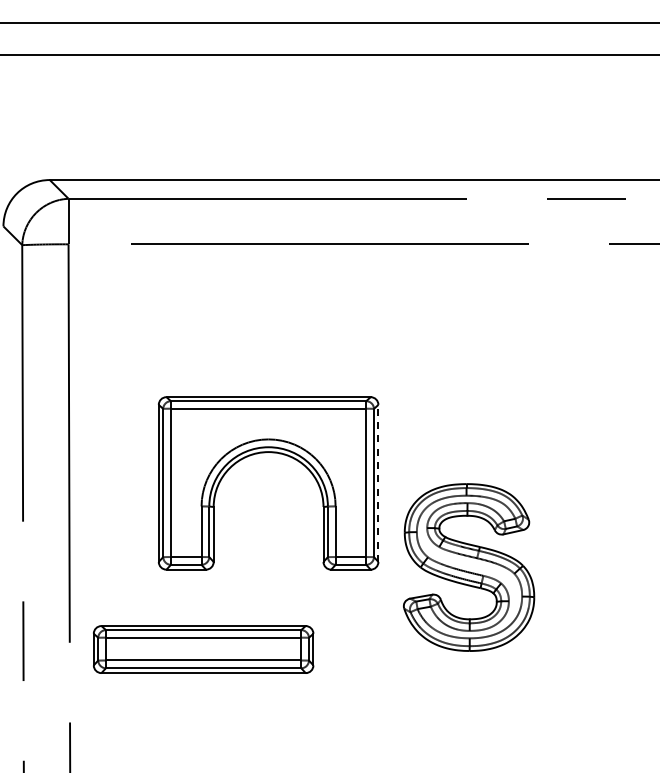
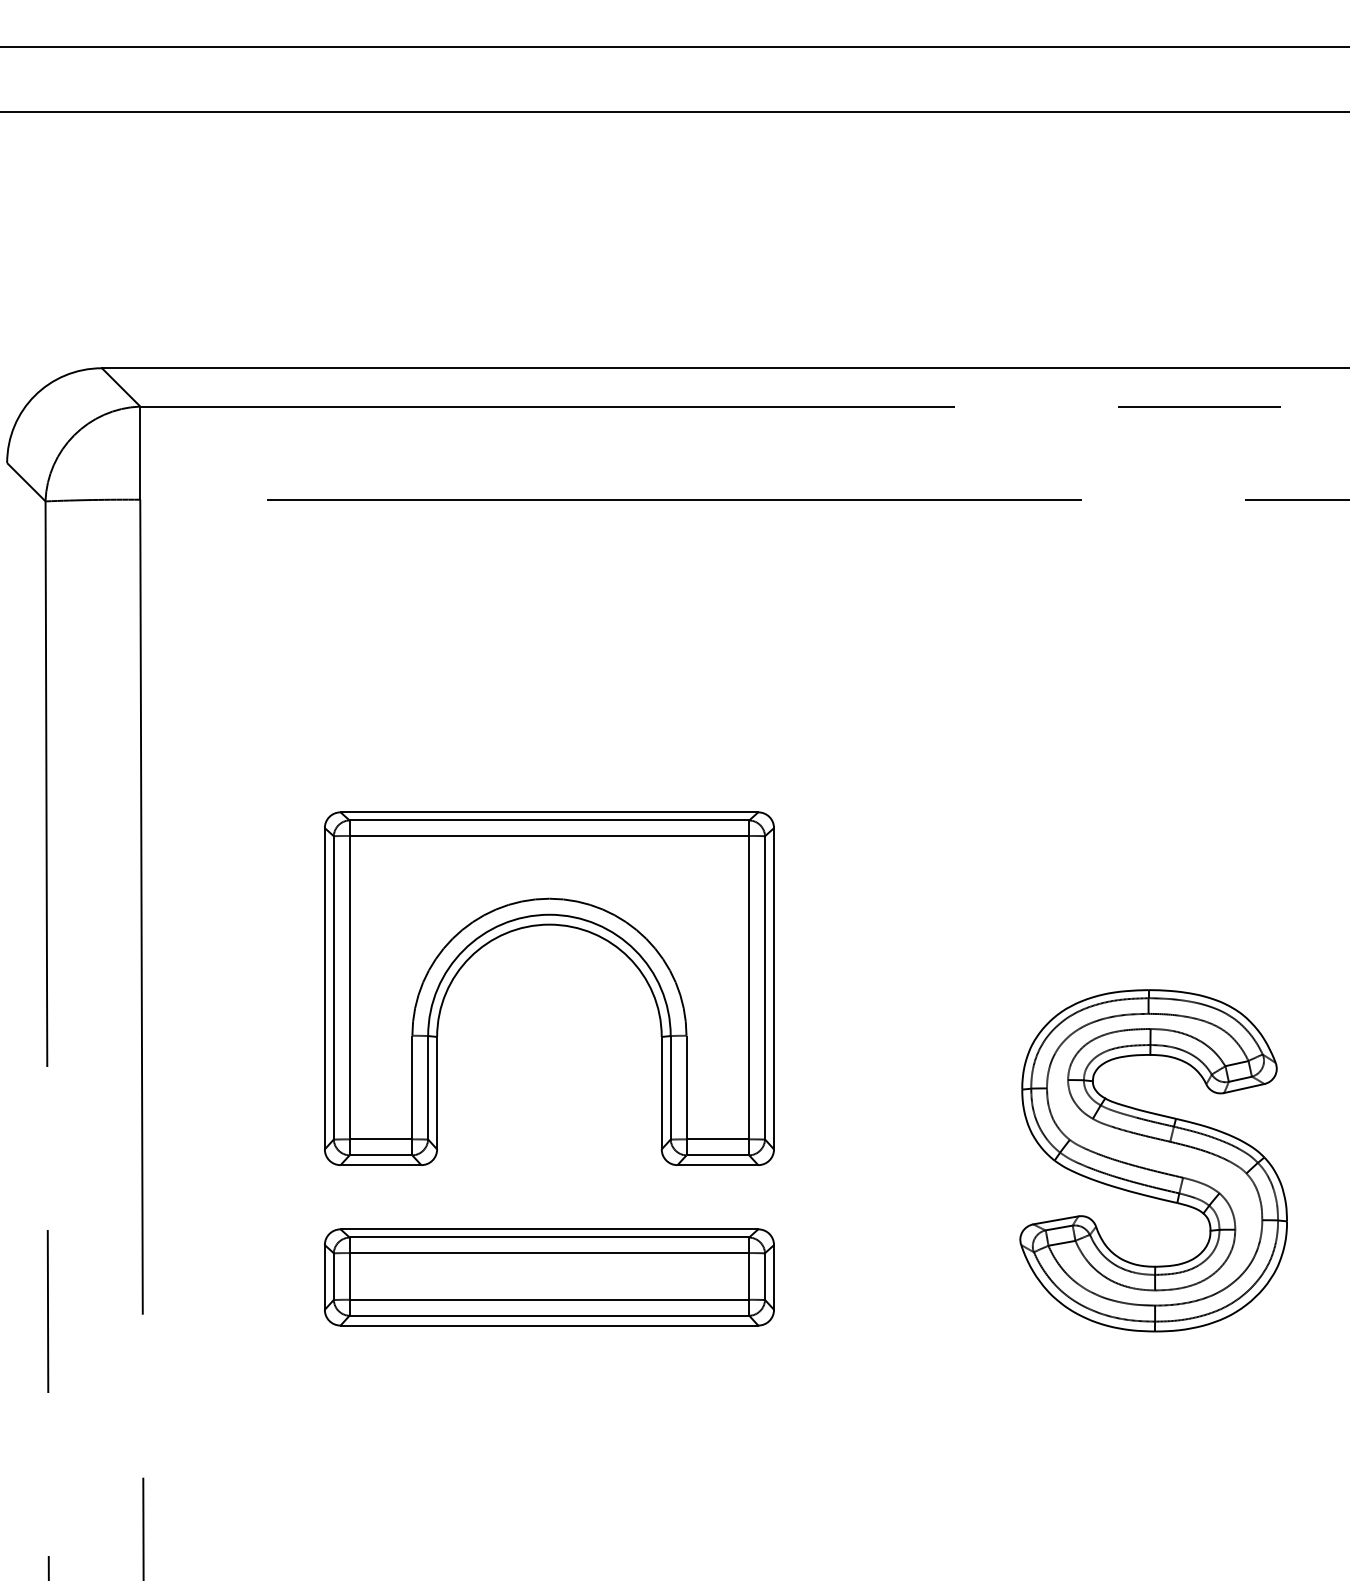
line: (378, 483) -> (774, 988), dashed -> solid
part: (469, 567) -> (1154, 1160), moved
part: (203, 649) -> (549, 1277), moved

